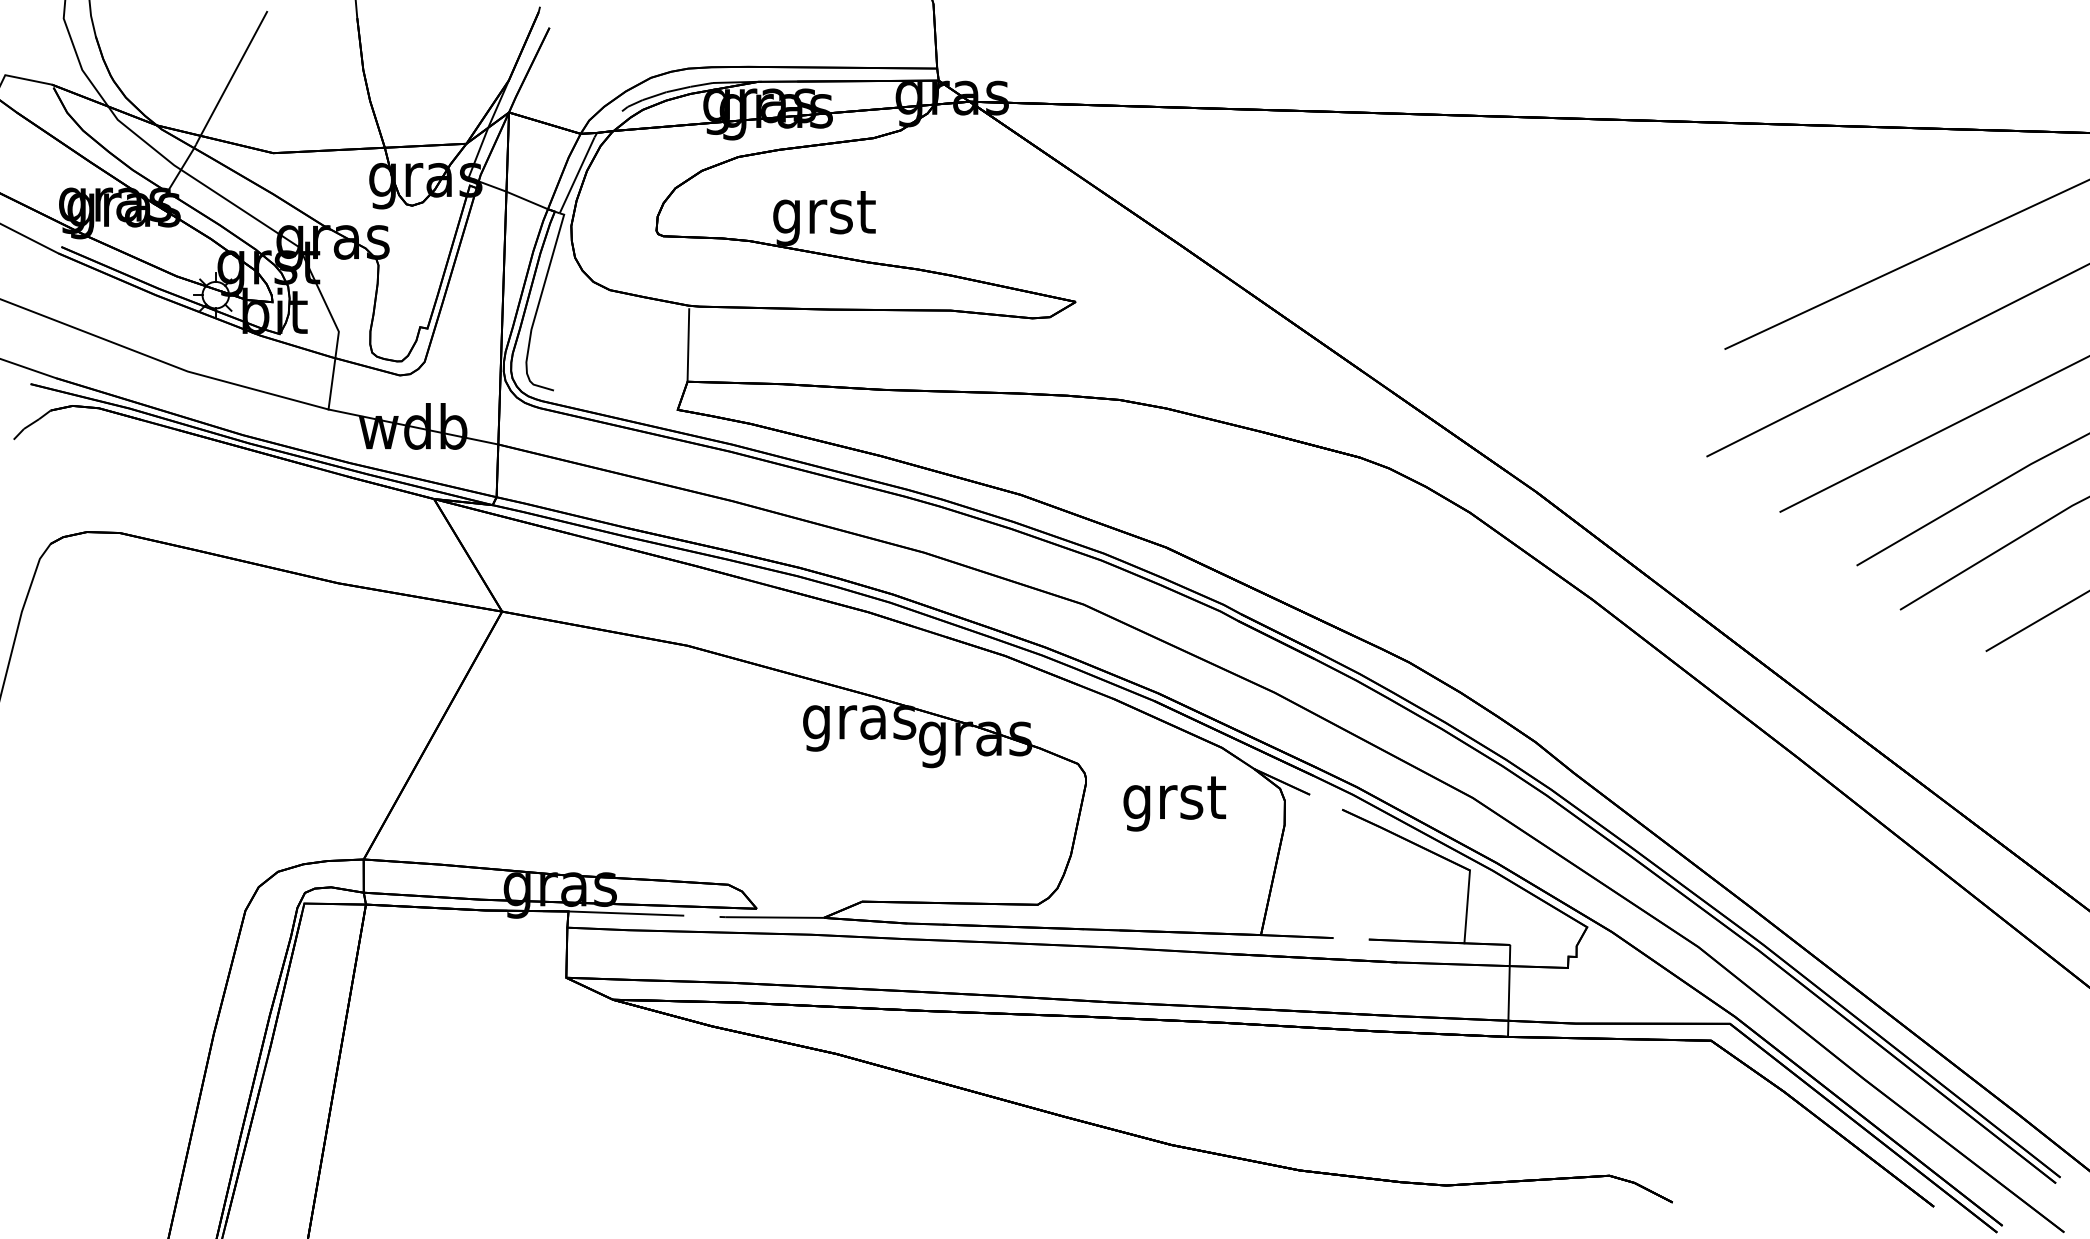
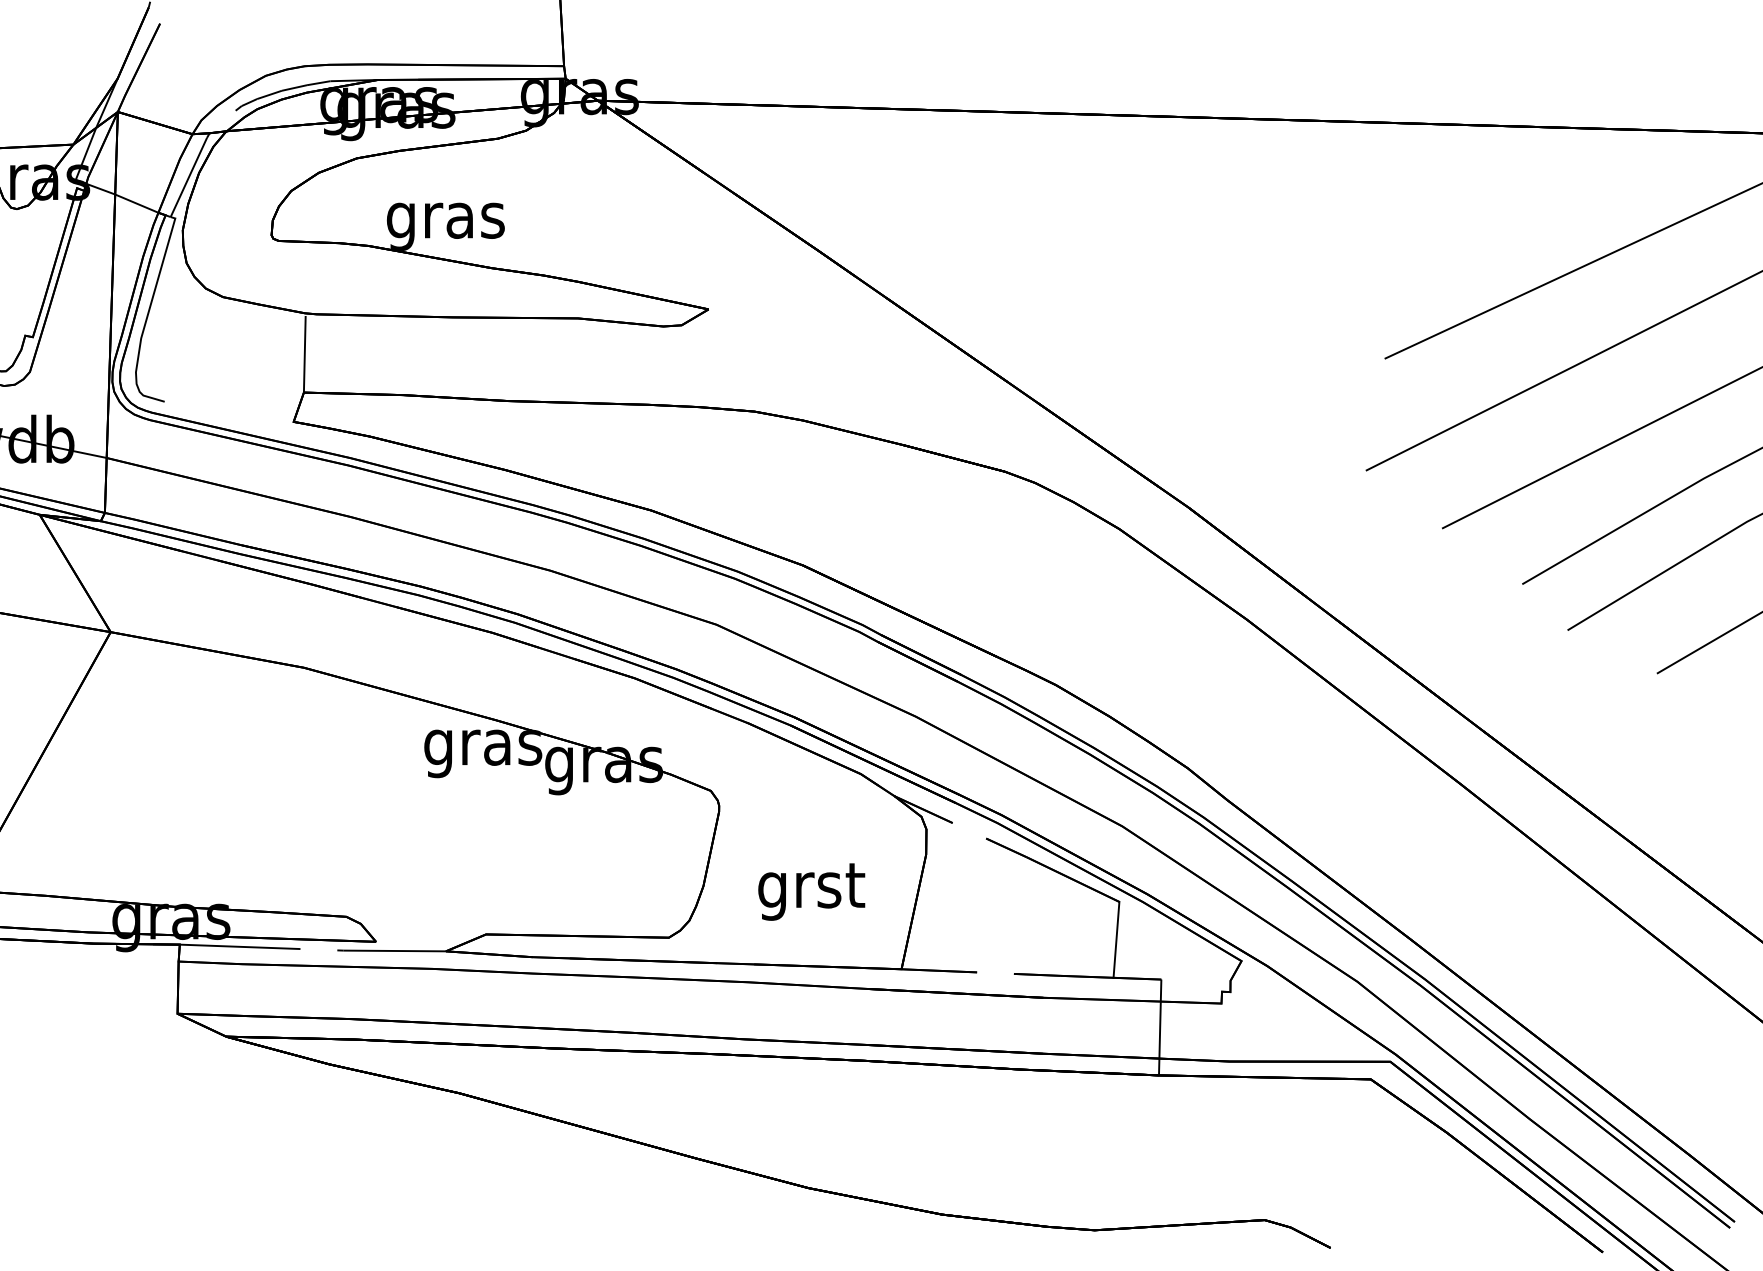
text: (823, 218) -> (445, 222), grst -> gras
text: (1174, 803) -> (811, 891), moved

